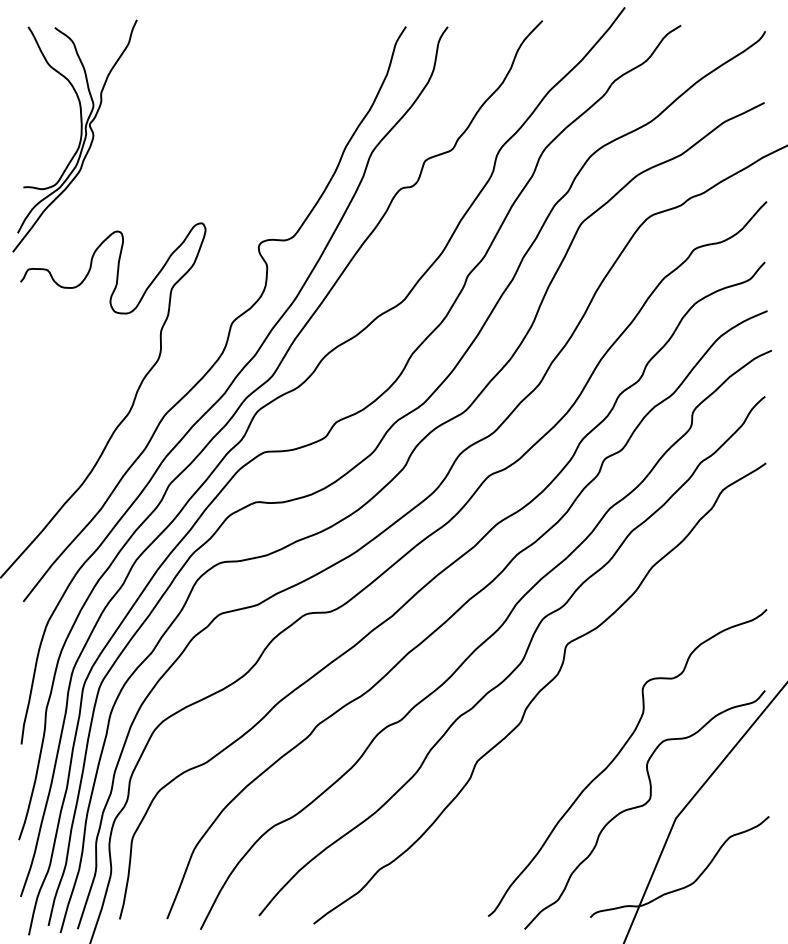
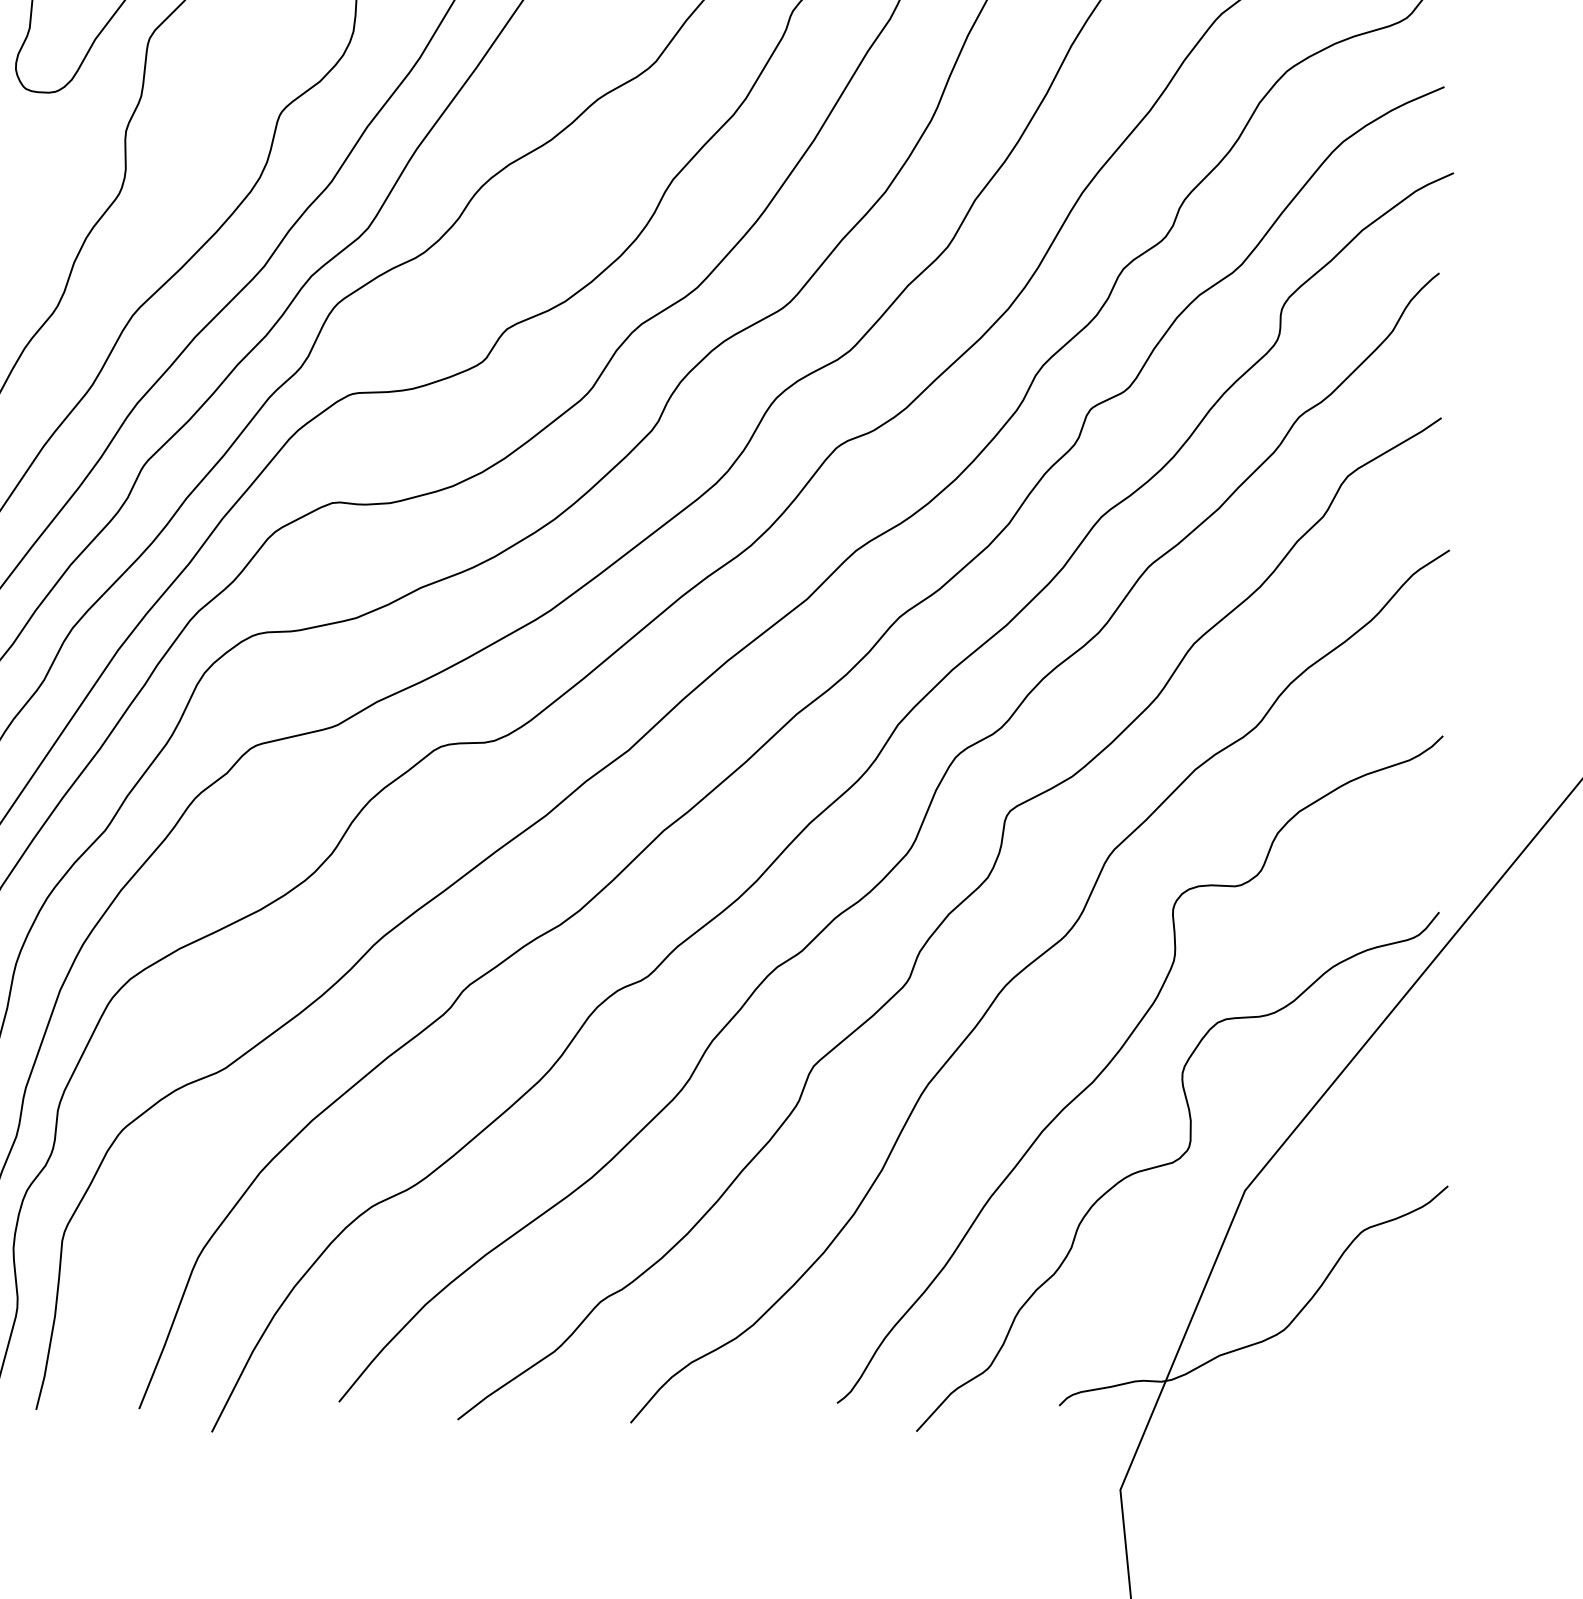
curve: (576, 716) -> (1029, 968), added

